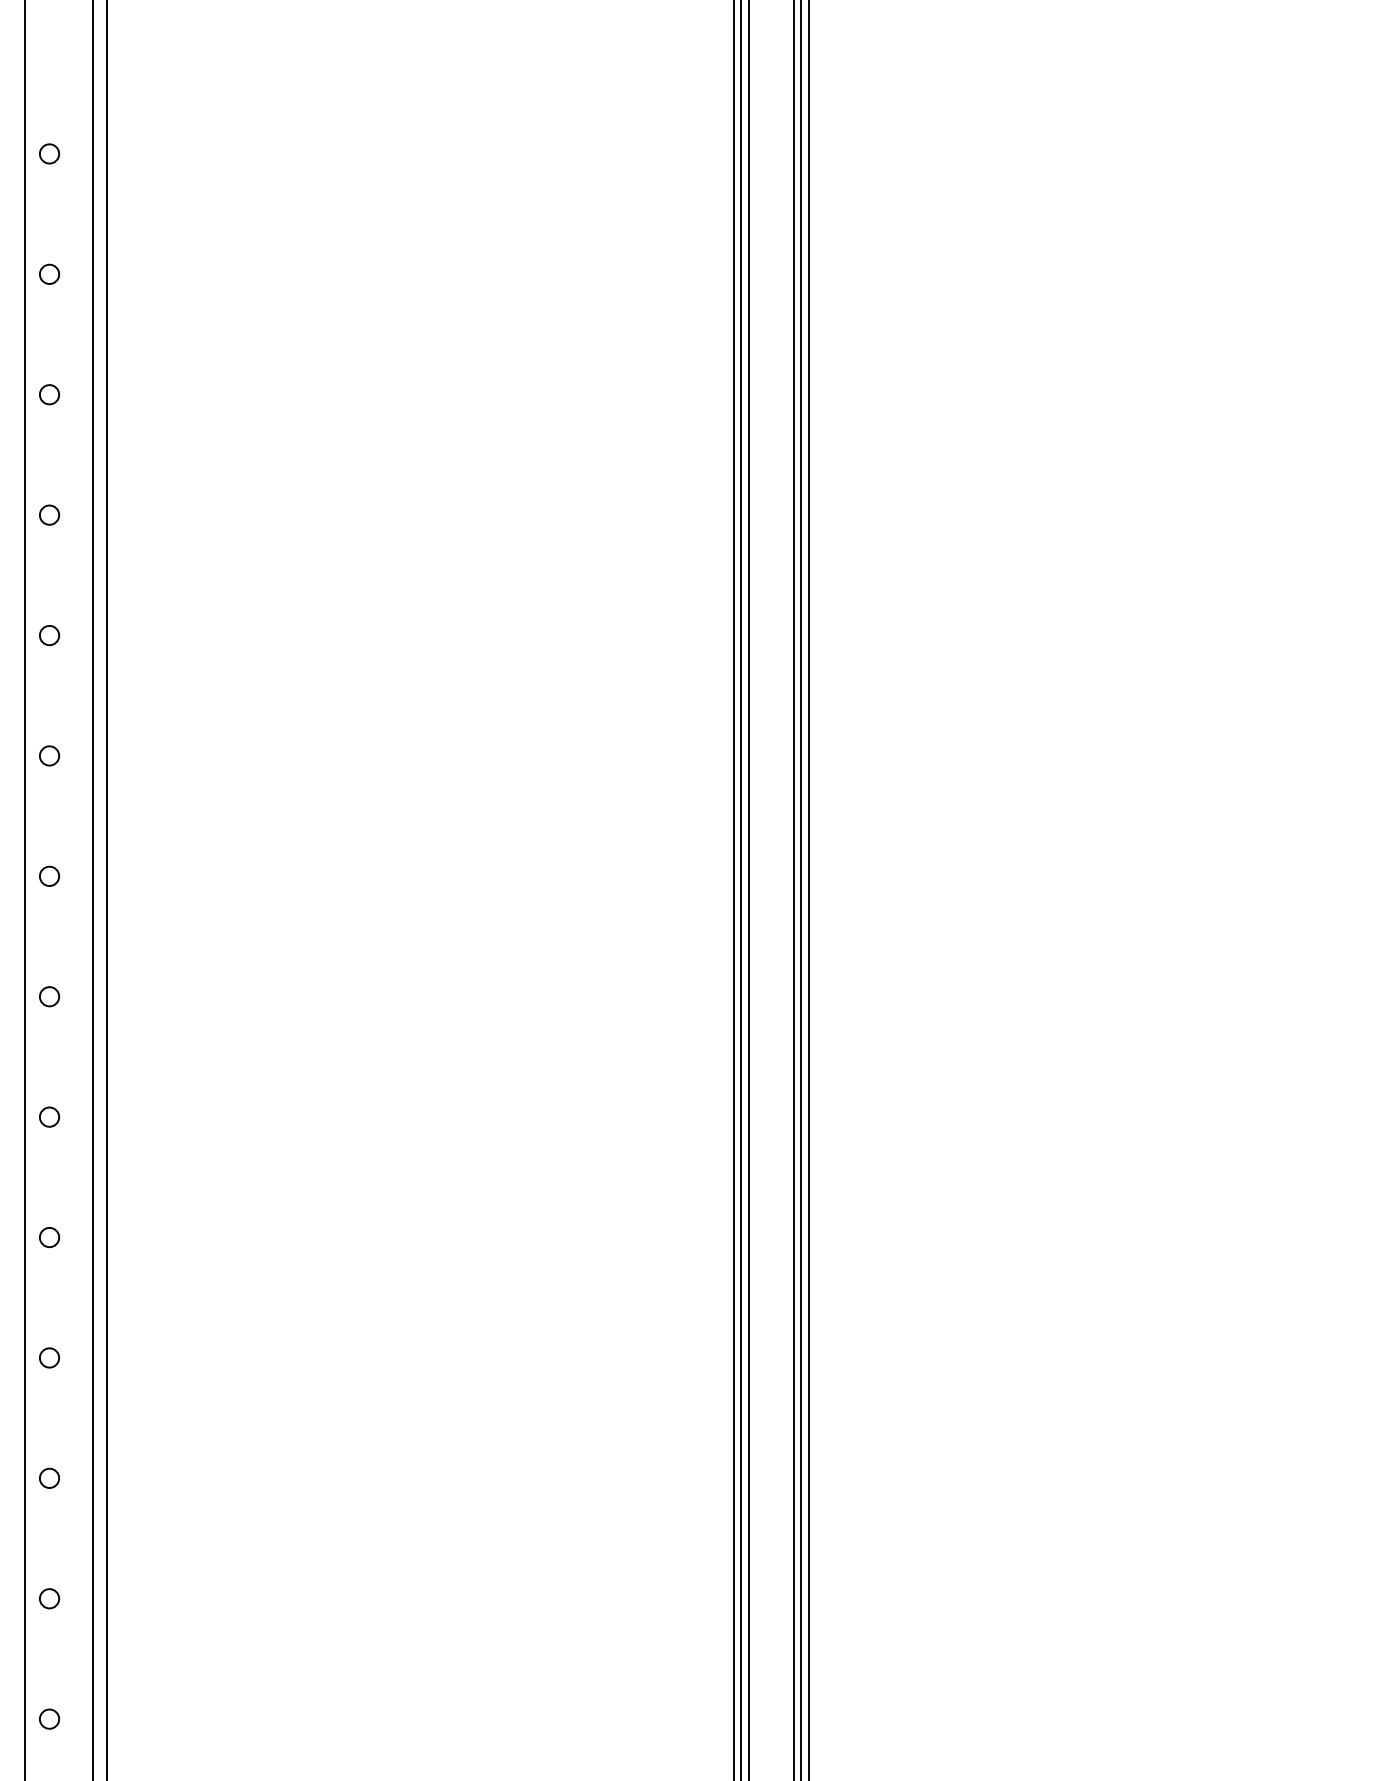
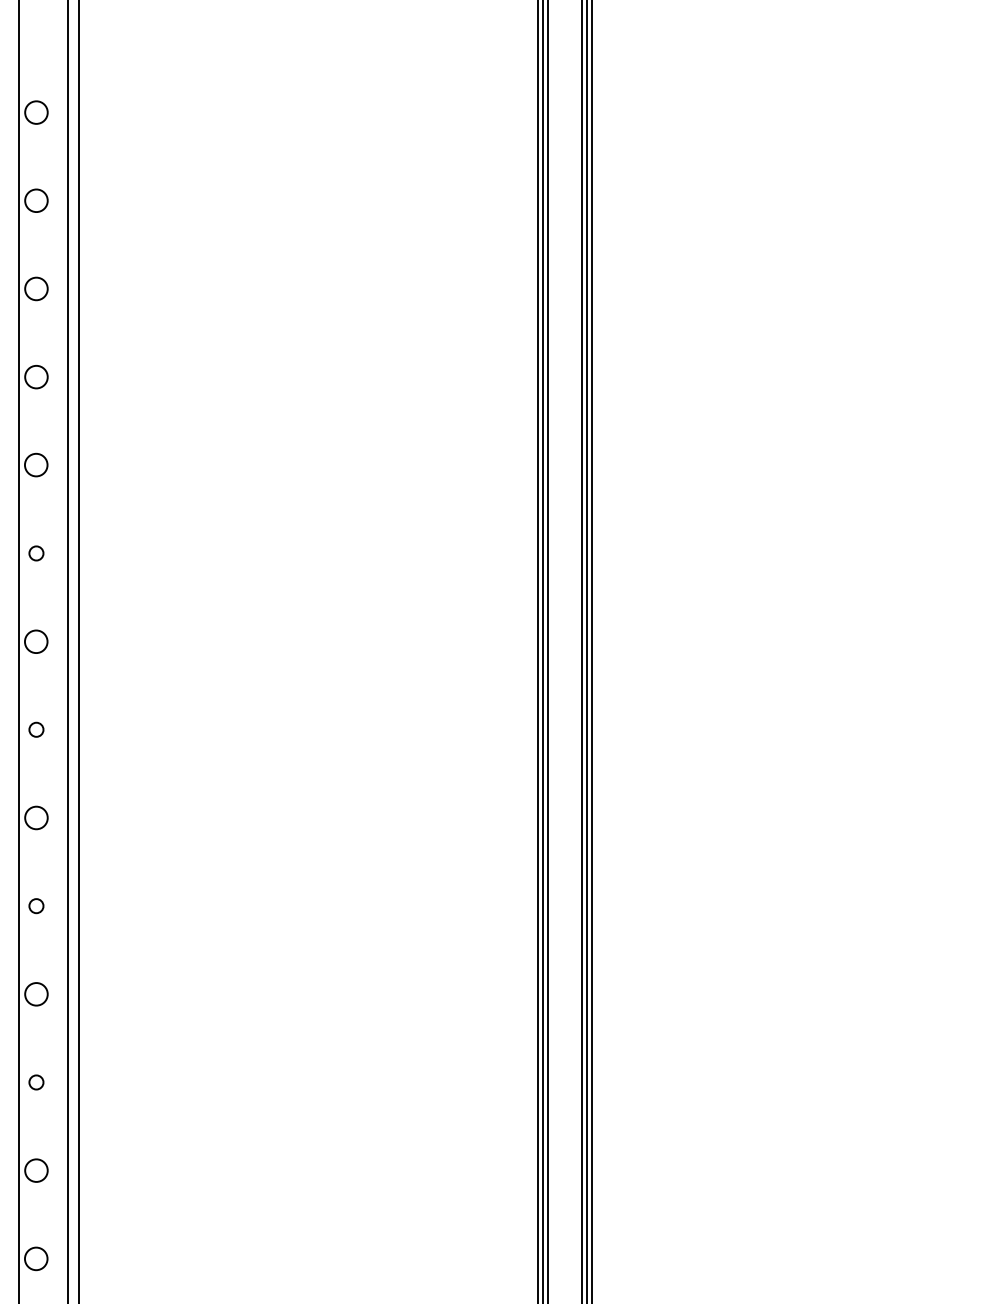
circle: (49, 153) -> (36, 112), size x1.6
circle: (49, 273) -> (36, 200), size x1.6
circle: (49, 394) -> (36, 288), size x1.6
circle: (49, 514) -> (36, 376), size x1.6
circle: (49, 635) -> (36, 465), size x1.6
circle: (49, 875) -> (36, 641), size x1.6
circle: (49, 1116) -> (36, 817), size x1.6
circle: (49, 1357) -> (36, 993), size x1.6
circle: (49, 1598) -> (36, 1170), size x1.6
circle: (49, 1718) -> (36, 1258), size x1.6

